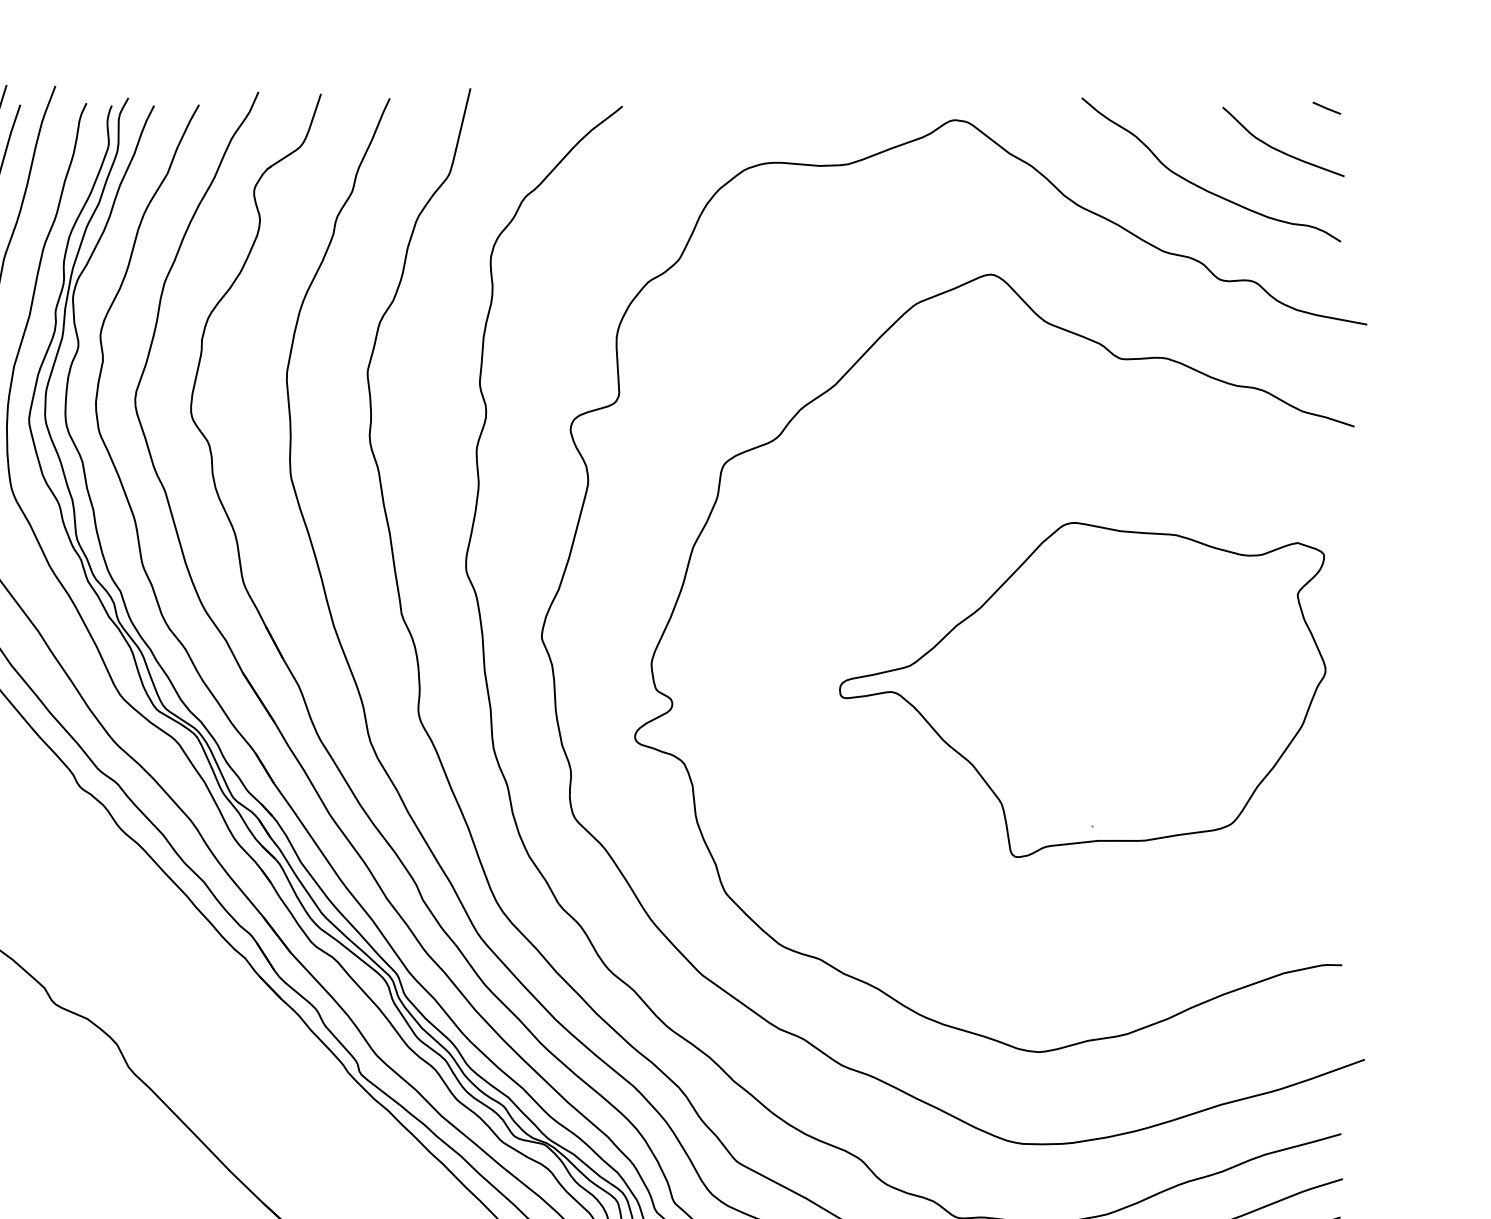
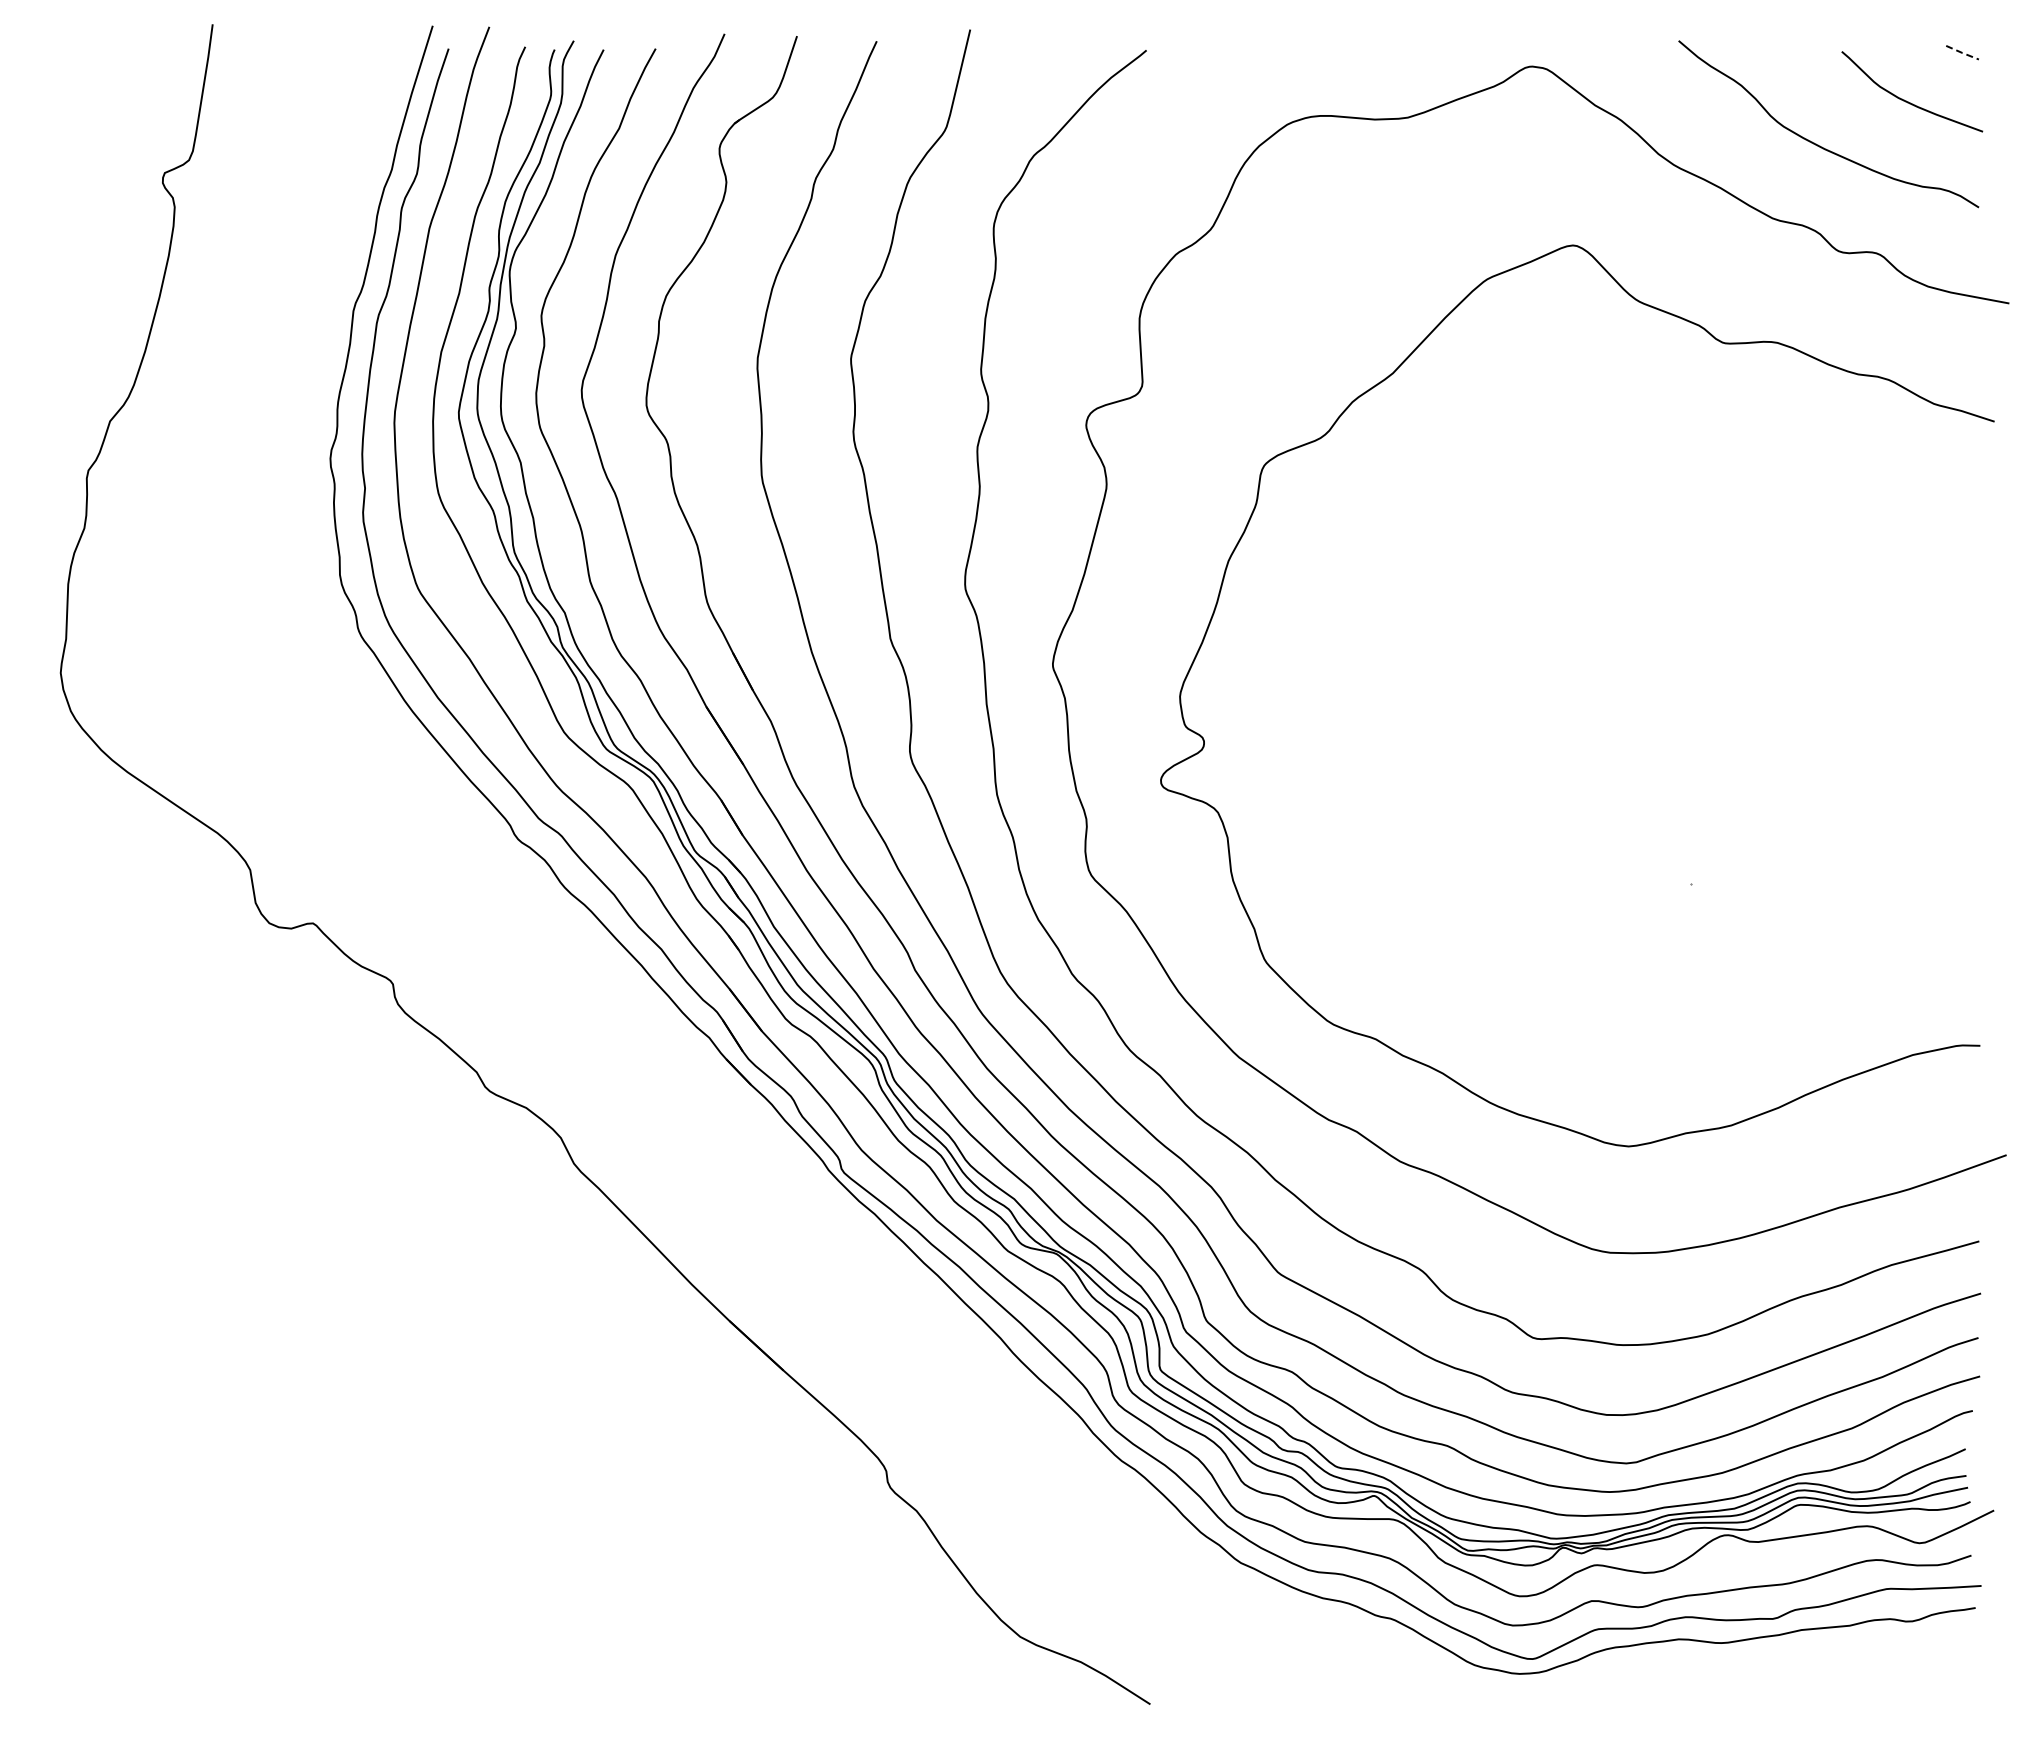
line: (1326, 108) -> (1962, 52), solid -> dashed
part: (1082, 689) -> (1679, 726), removed

